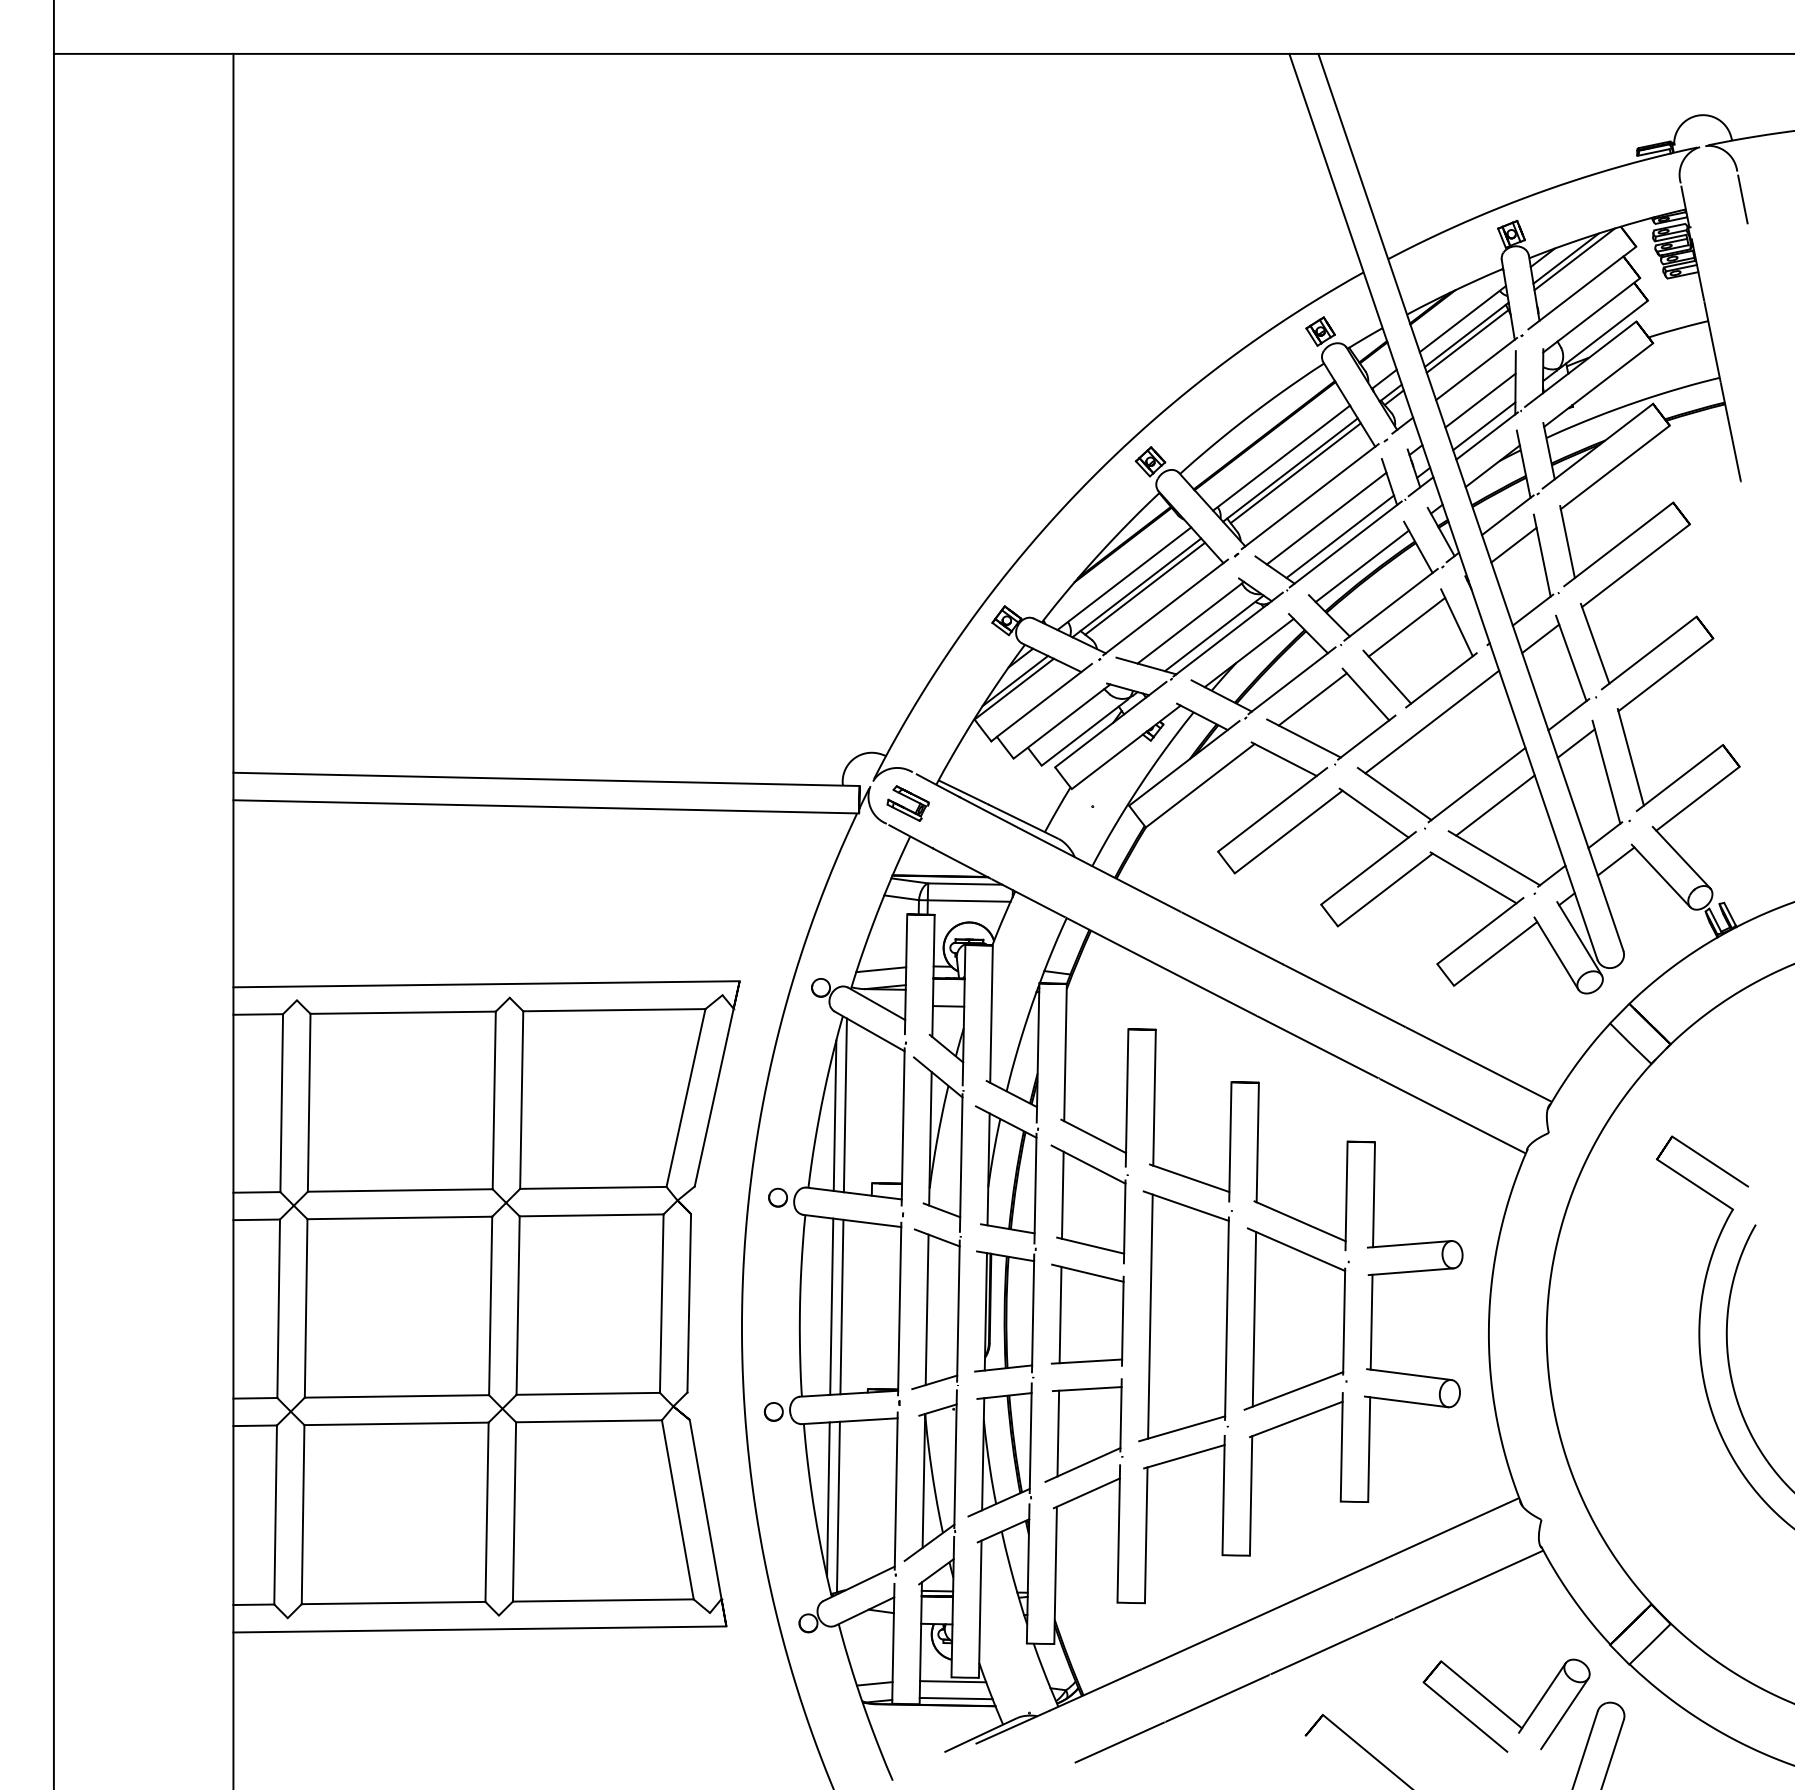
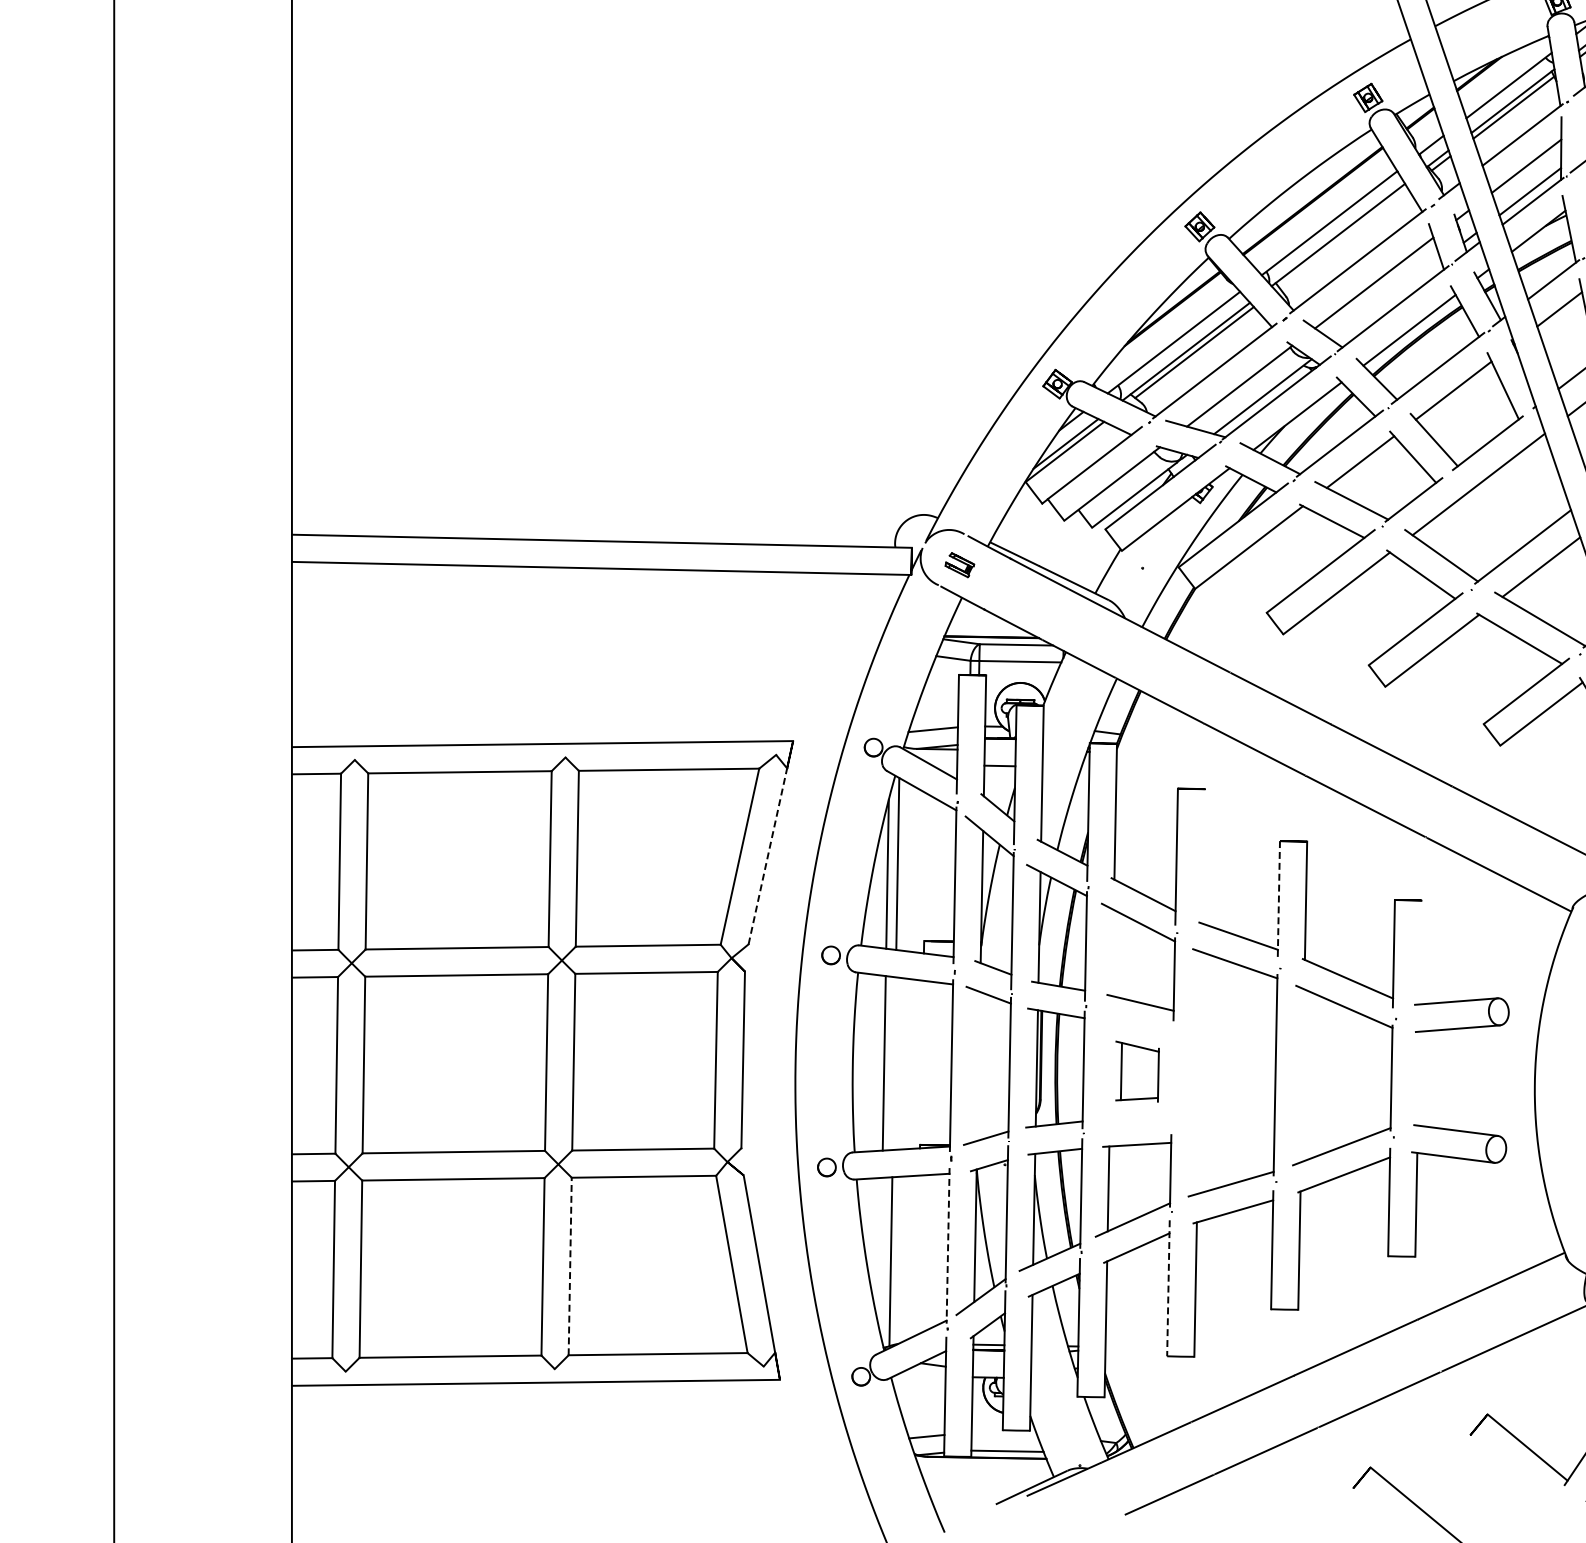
line: (1295, 473) -> (1343, 238), removed
line: (1339, 536) -> (1386, 300), removed
part: (907, 803) -> (959, 565), size x0.7
line: (714, 1097) -> (768, 856), solid -> dashed
line: (1154, 1097) -> (1203, 856), removed
line: (1230, 1141) -> (1279, 899), solid -> dashed
line: (1062, 1194) -> (1112, 952), removed
line: (1374, 1194) -> (1421, 952), removed
line: (841, 1306) -> (893, 1063), removed
line: (926, 1309) -> (978, 1066), removed
part: (1087, 1314) -> (1137, 1071), size x0.6
line: (1150, 1316) -> (1199, 1073), removed
line: (1254, 1319) -> (1302, 1075), removed
line: (1371, 1321) -> (1418, 1077), removed
line: (896, 1491) -> (948, 1246), solid -> dashed
line: (828, 1499) -> (881, 1254), removed
line: (514, 1511) -> (570, 1266), solid -> dashed
line: (1118, 1533) -> (1168, 1287), solid -> dashed
line: (953, 1681) -> (1004, 1434), removed
line: (1465, 1716) -> (1511, 1469), removed

